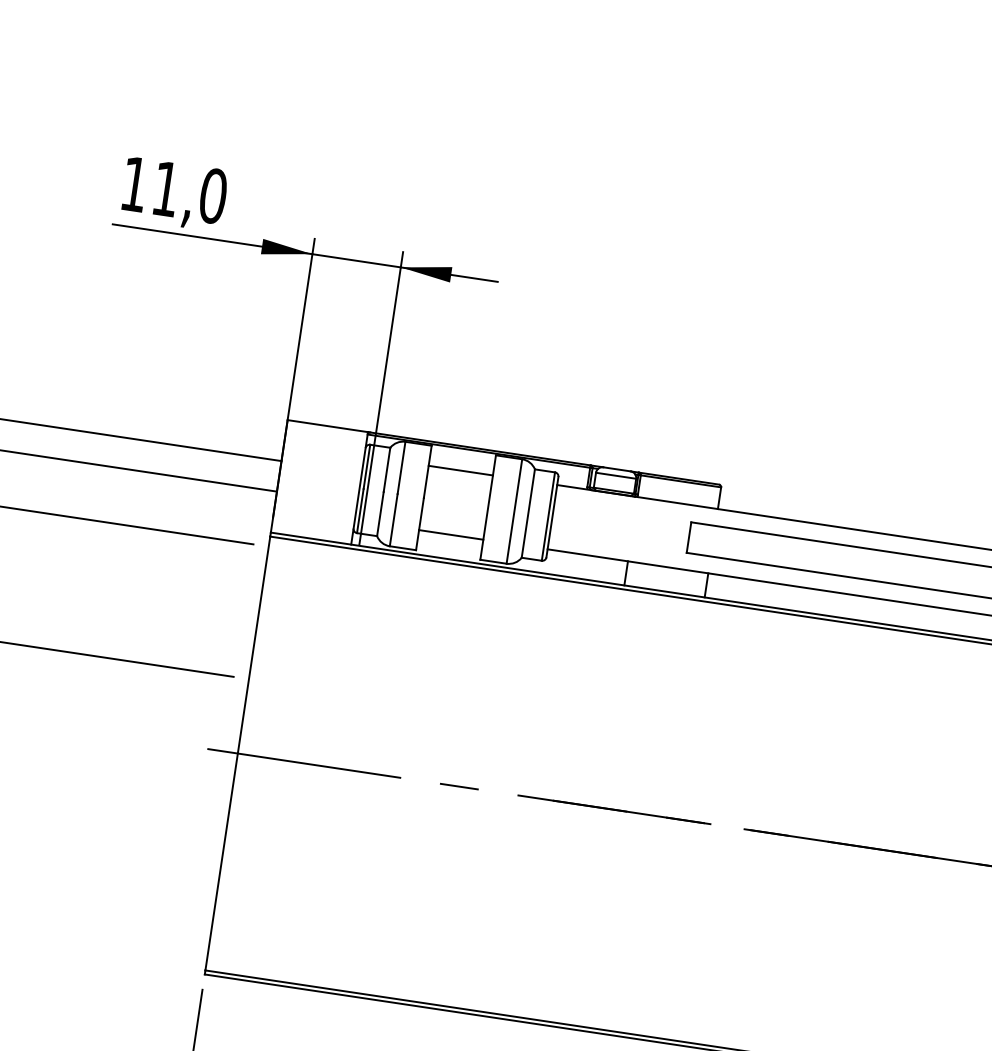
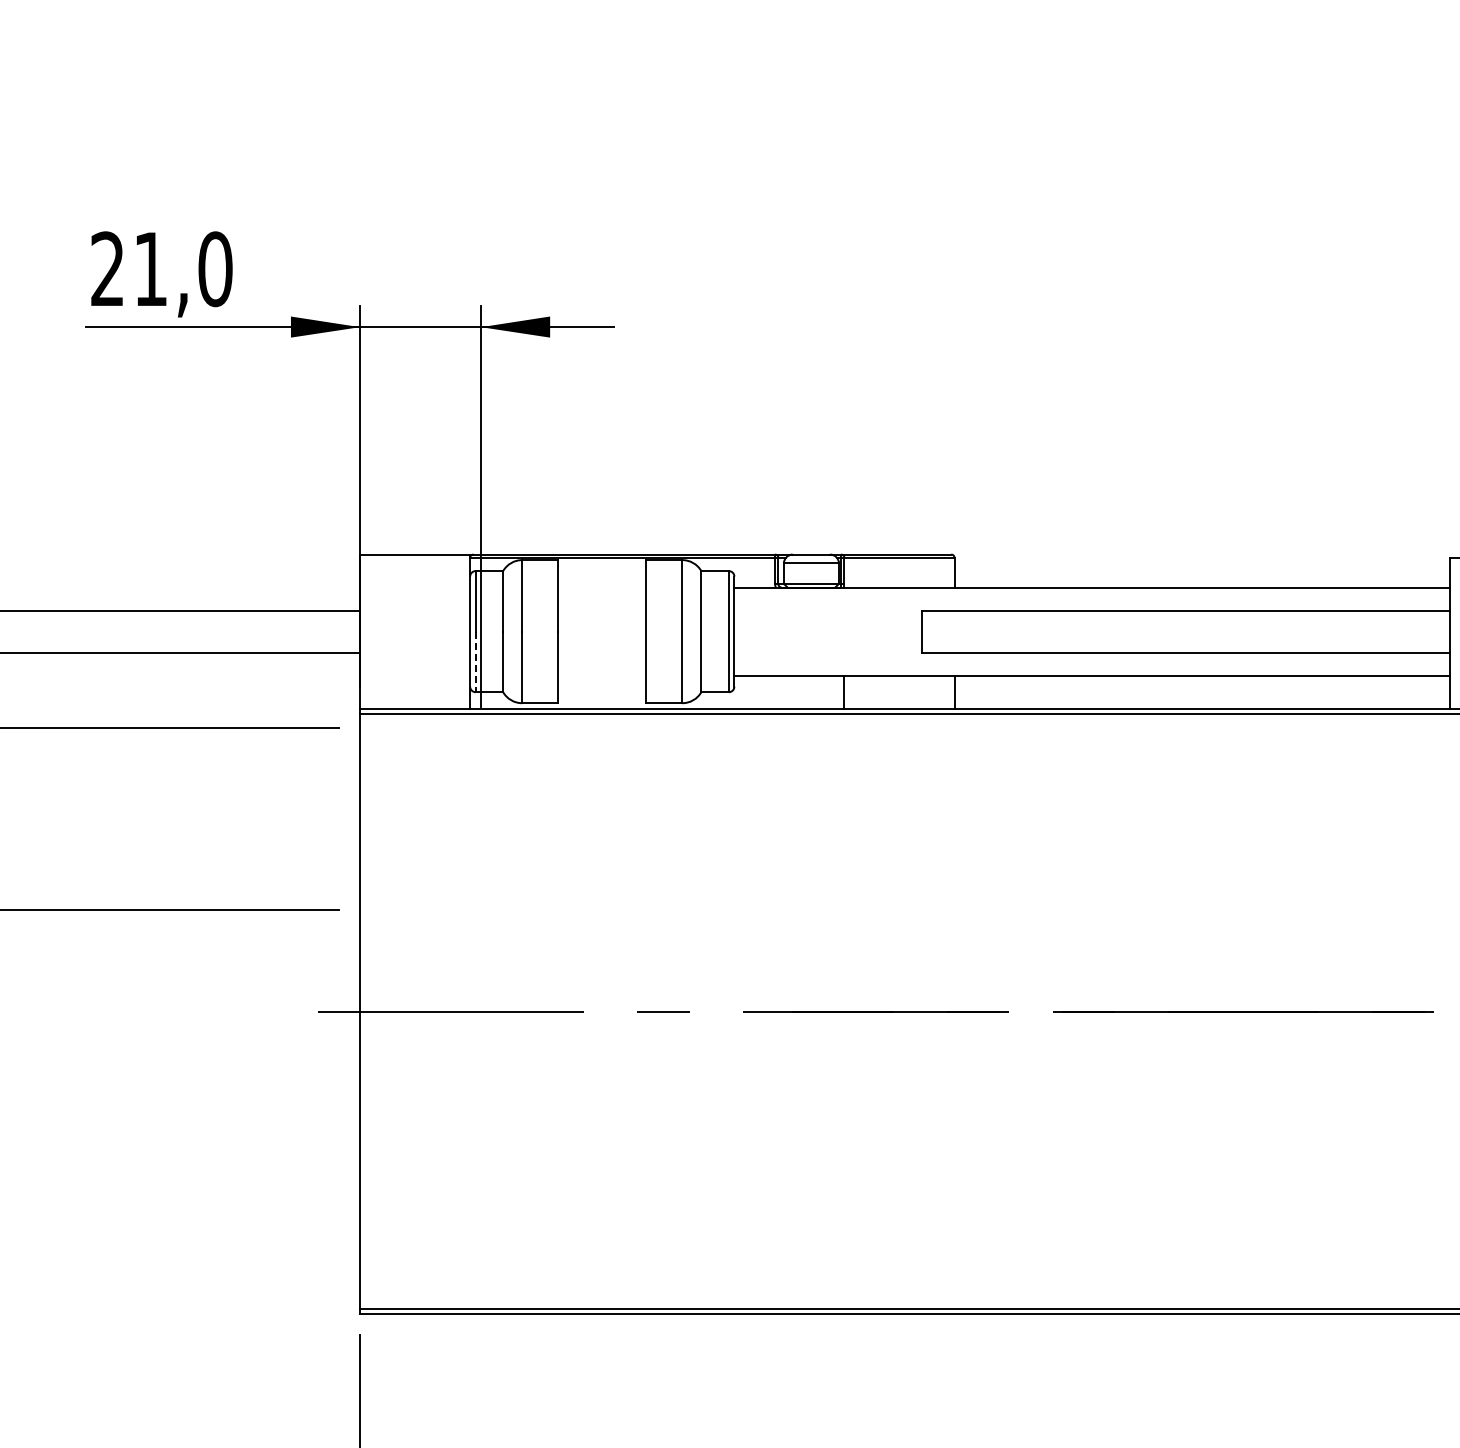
text: (134, 183) -> (107, 268), 11,0 -> 21,0
line: (461, 470) -> (602, 587), removed
line: (360, 511) -> (475, 662), solid -> dashed
line: (451, 534) -> (602, 675), removed

